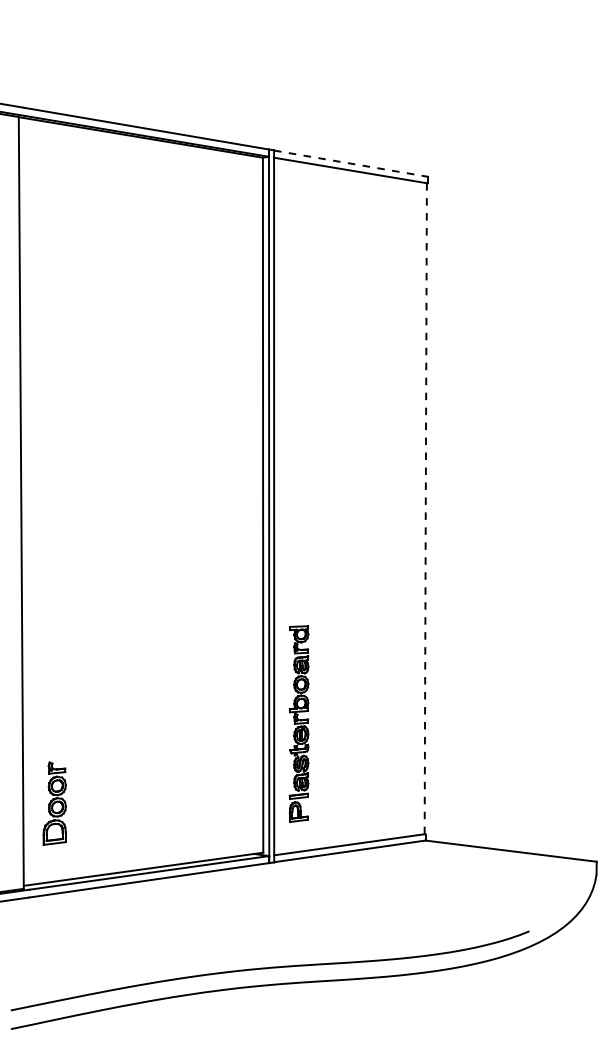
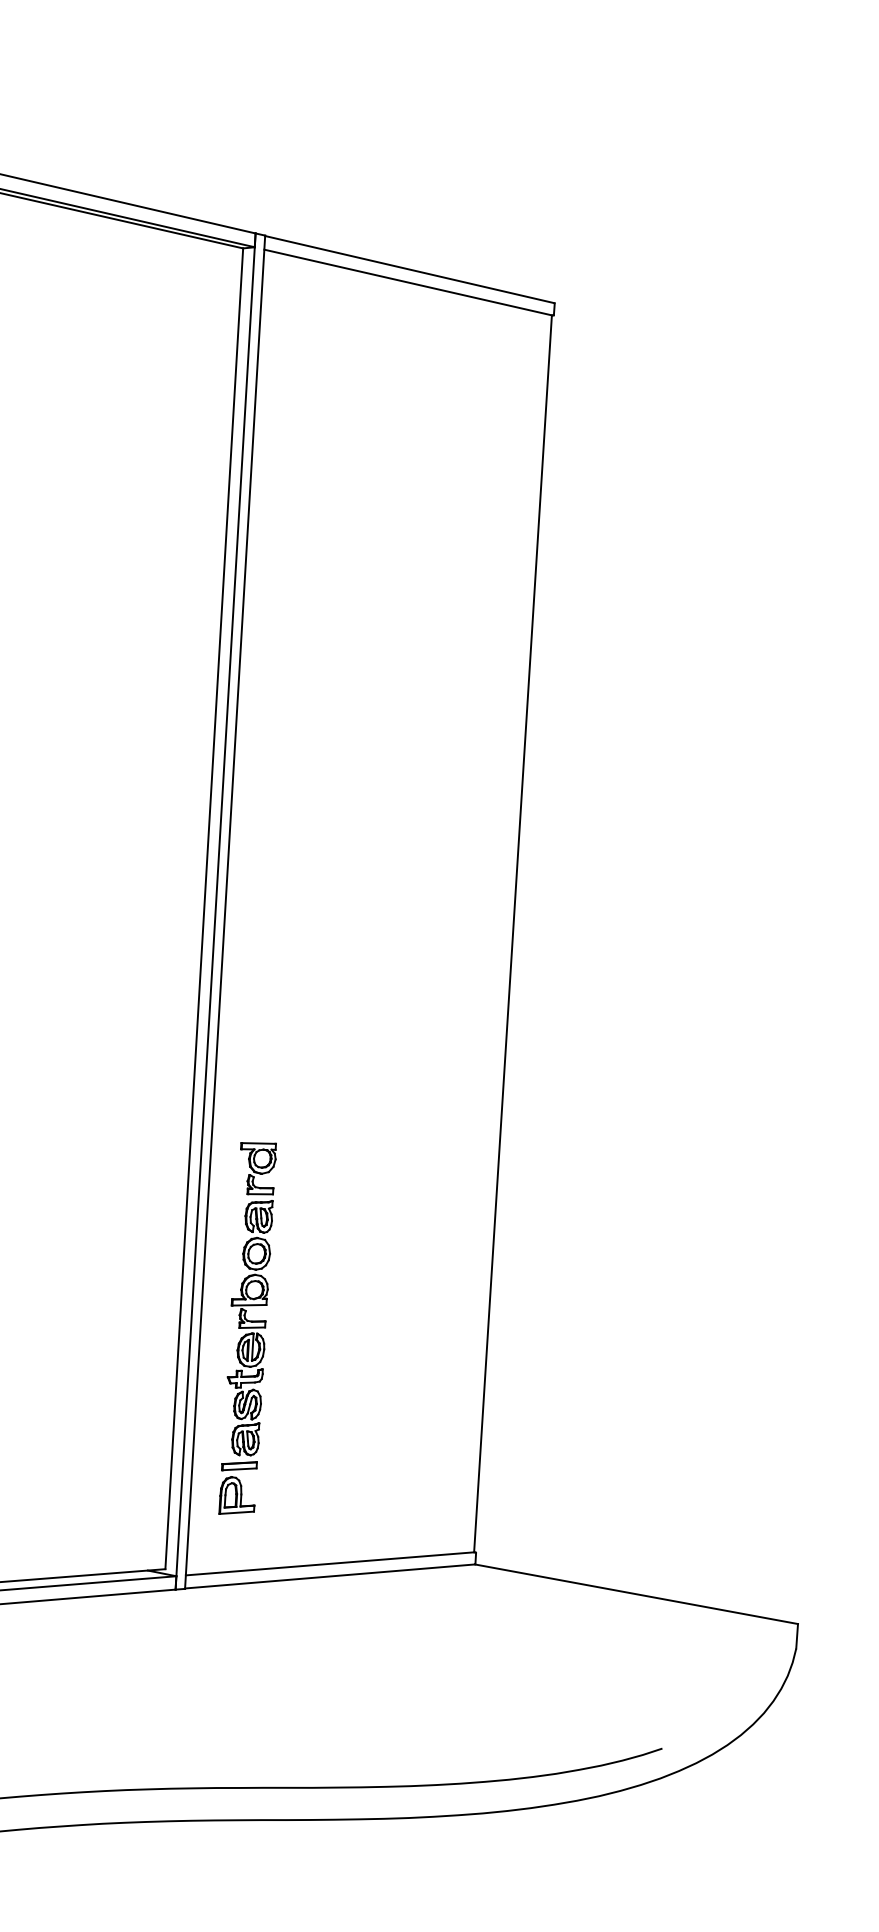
line: (350, 163) -> (408, 269), dashed -> solid
line: (425, 508) -> (512, 933), dashed -> solid

